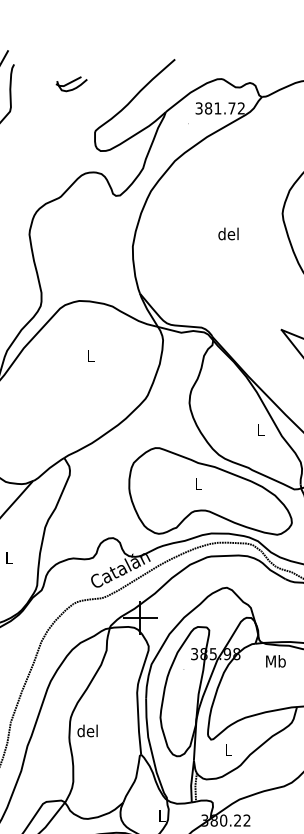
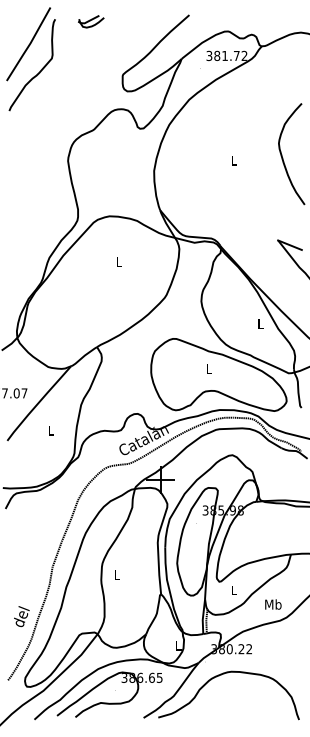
part: (72, 83) -> (91, 21), moved
text: (228, 233) -> (233, 160), del -> L
text: (276, 661) -> (273, 604), moved
text: (87, 730) -> (116, 574), del -> L

